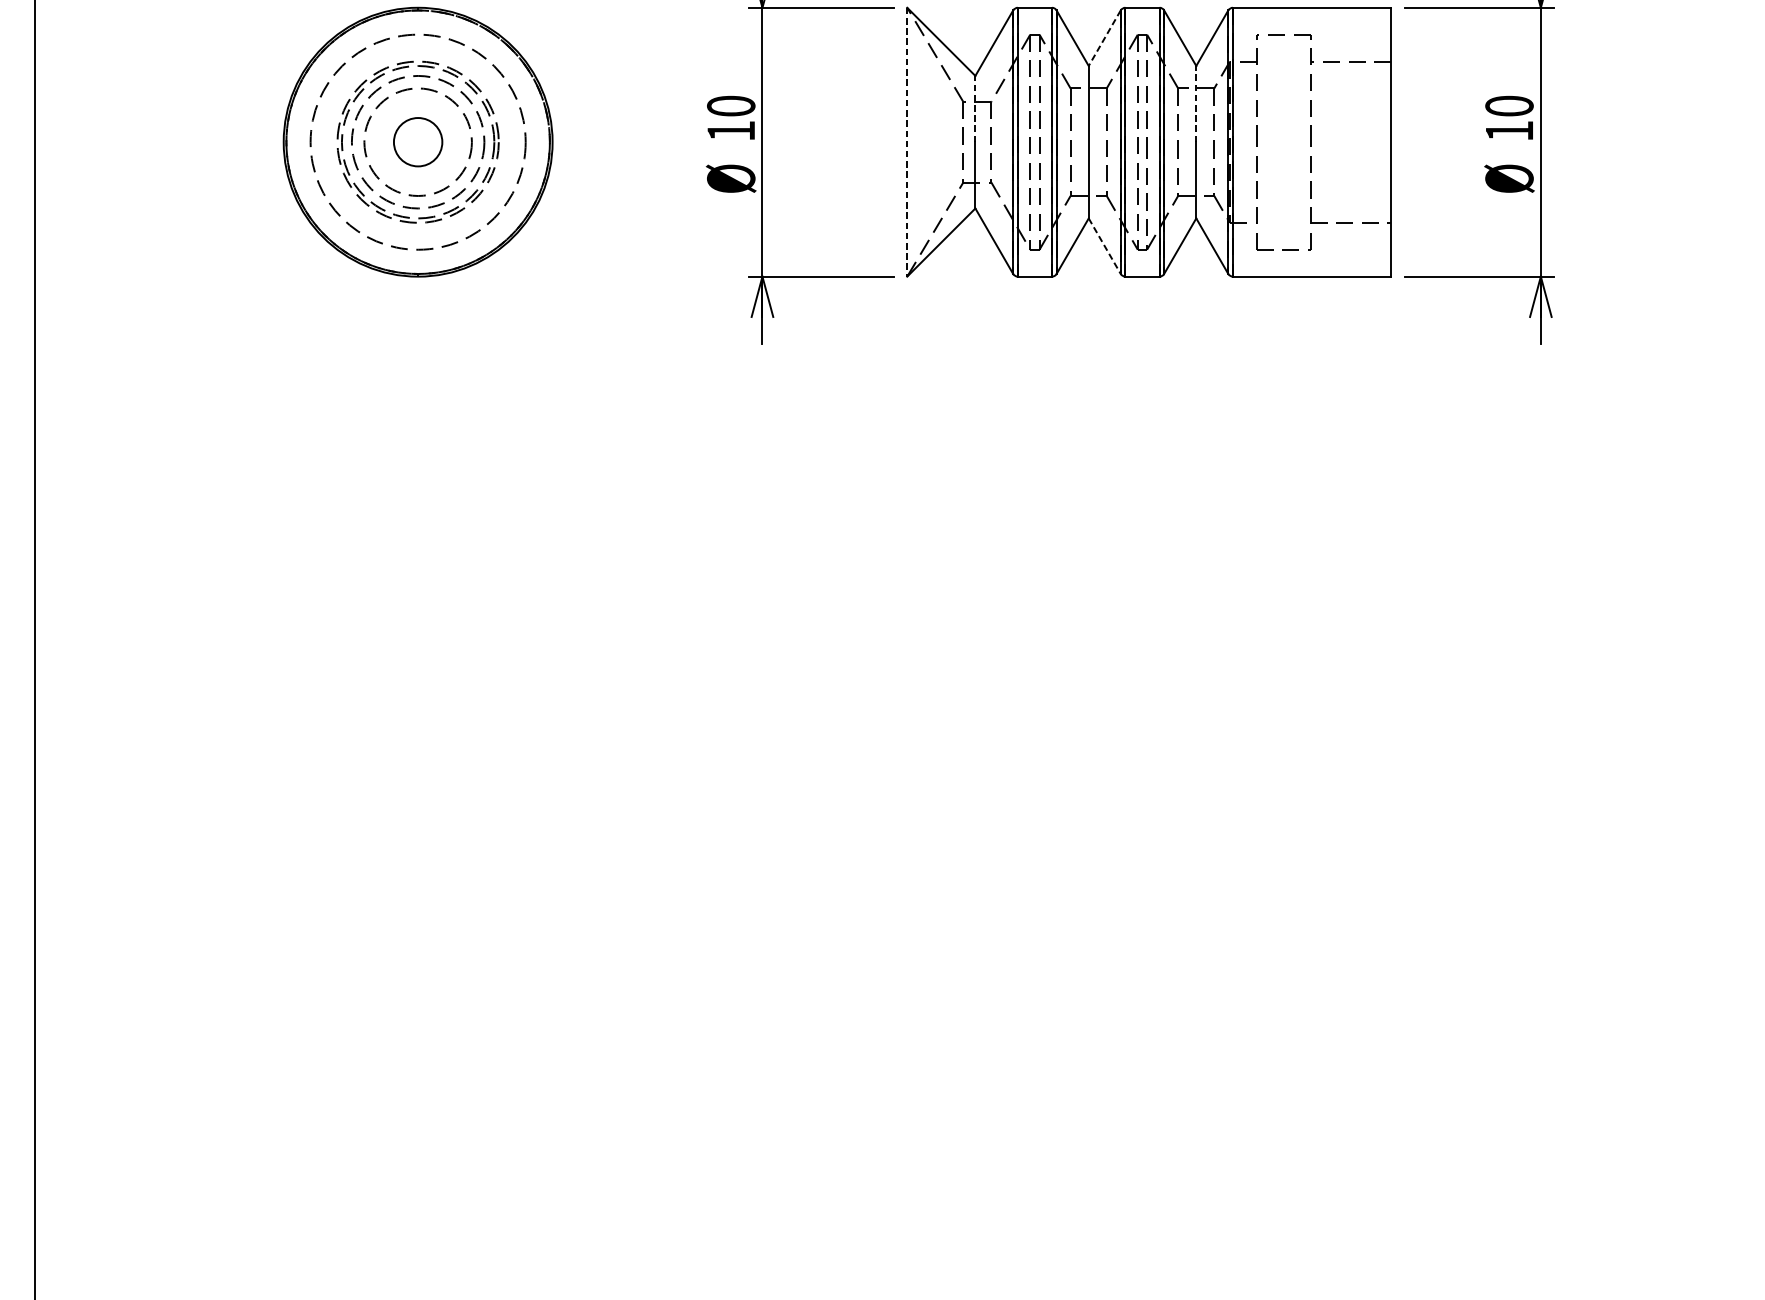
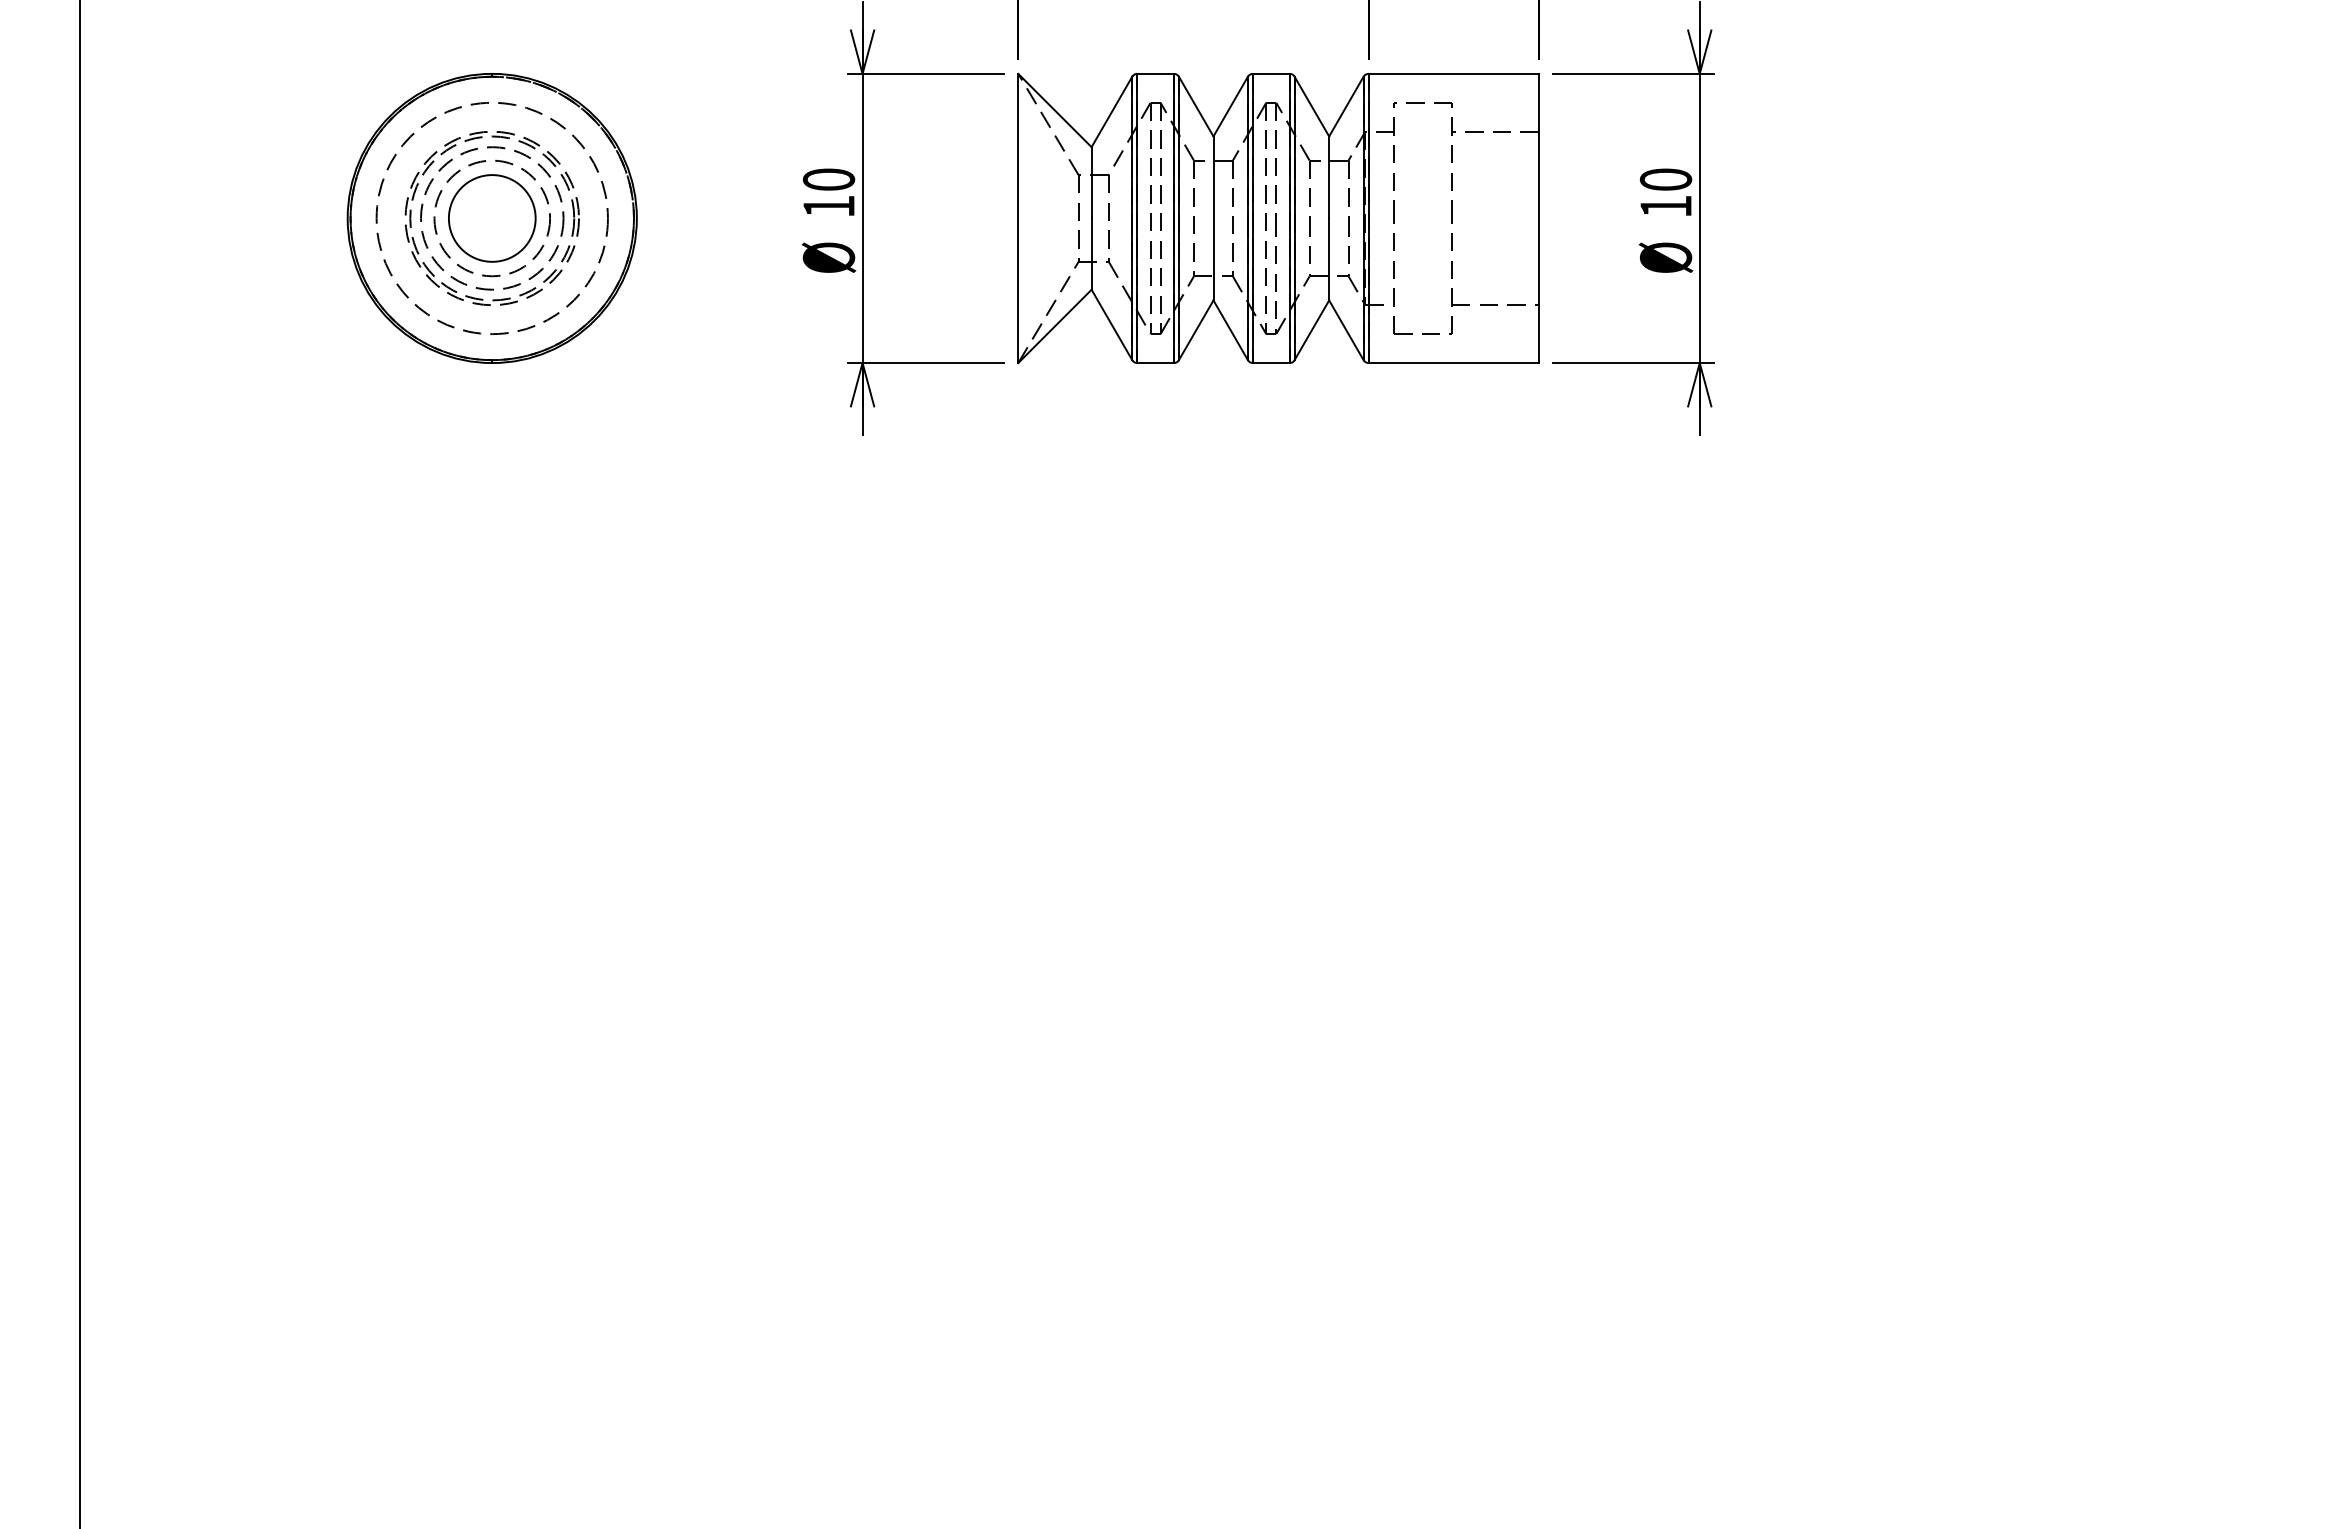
line: (1104, 39) -> (1230, 107), dashed -> solid
line: (1196, 104) -> (1329, 177), dashed -> solid
line: (975, 108) -> (1091, 182), dashed -> solid
circle: (417, 142) -> (491, 218), size x1.67
line: (907, 142) -> (1018, 218), dashed -> solid
line: (1104, 246) -> (1230, 330), dashed -> solid

